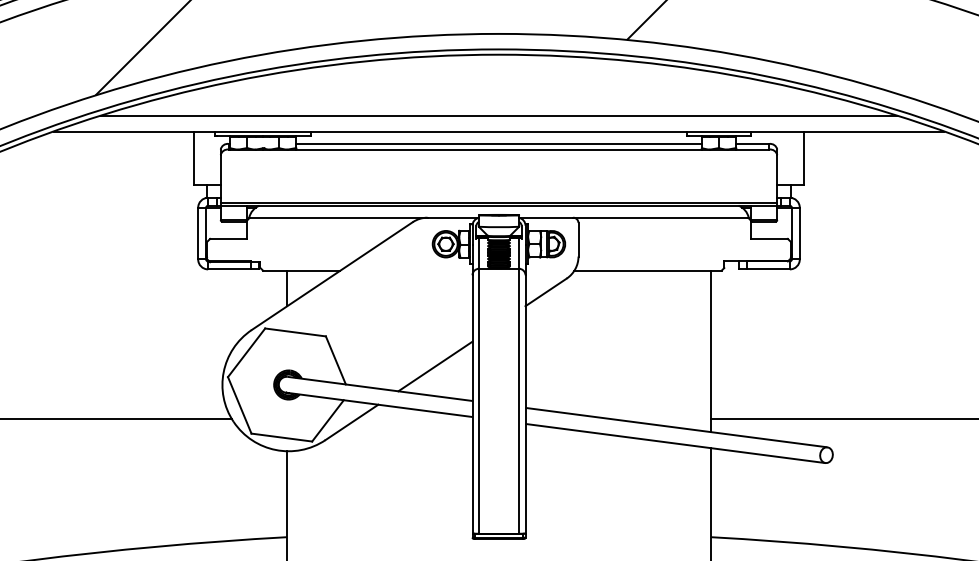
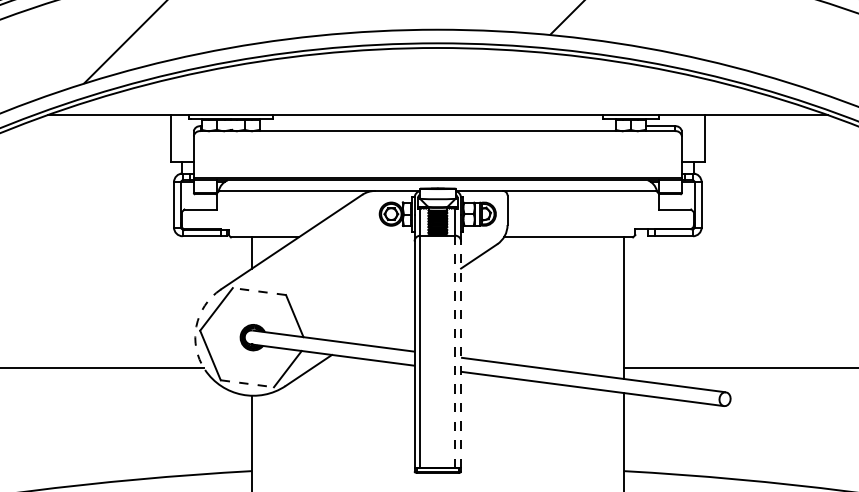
line: (498, 116) -> (437, 102), removed
line: (498, 143) -> (437, 125), removed
line: (295, 332) -> (259, 291), solid -> dashed
line: (435, 366) -> (382, 321), removed
arc: (223, 372) -> (196, 326), solid -> dashed
line: (518, 400) -> (454, 351), solid -> dashed
line: (525, 403) -> (461, 353), solid -> dashed
line: (281, 437) -> (247, 383), solid -> dashed

